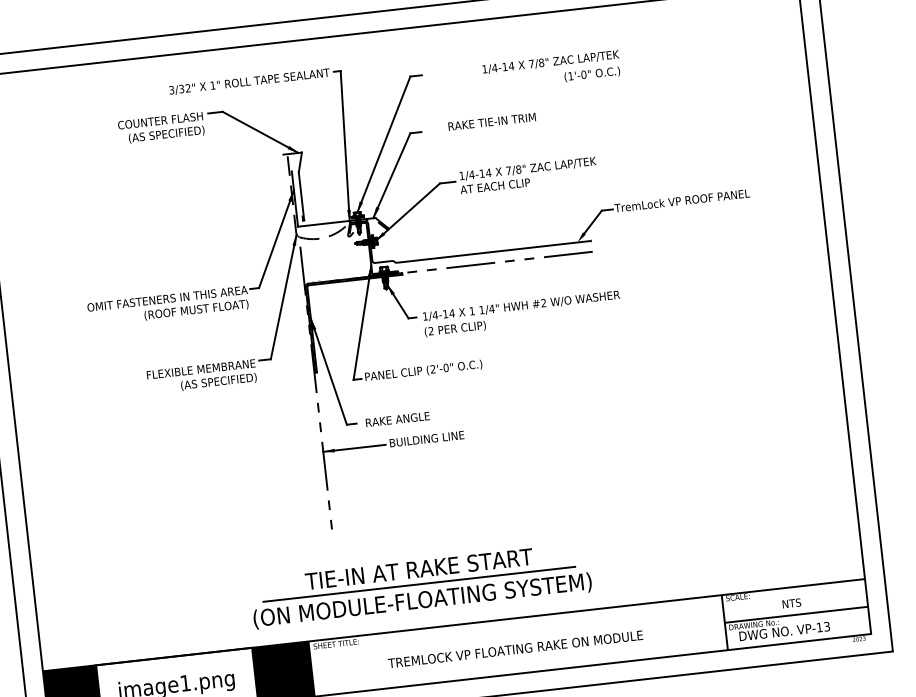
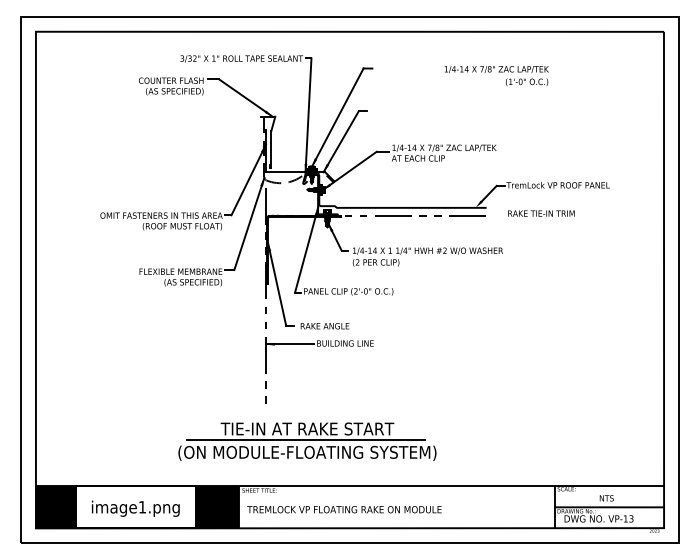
text: (551, 70) -> (496, 75), moved
text: (492, 121) -> (541, 213), moved
part: (421, 585) -> (307, 441), moved
text: (515, 649) -> (344, 509), moved

